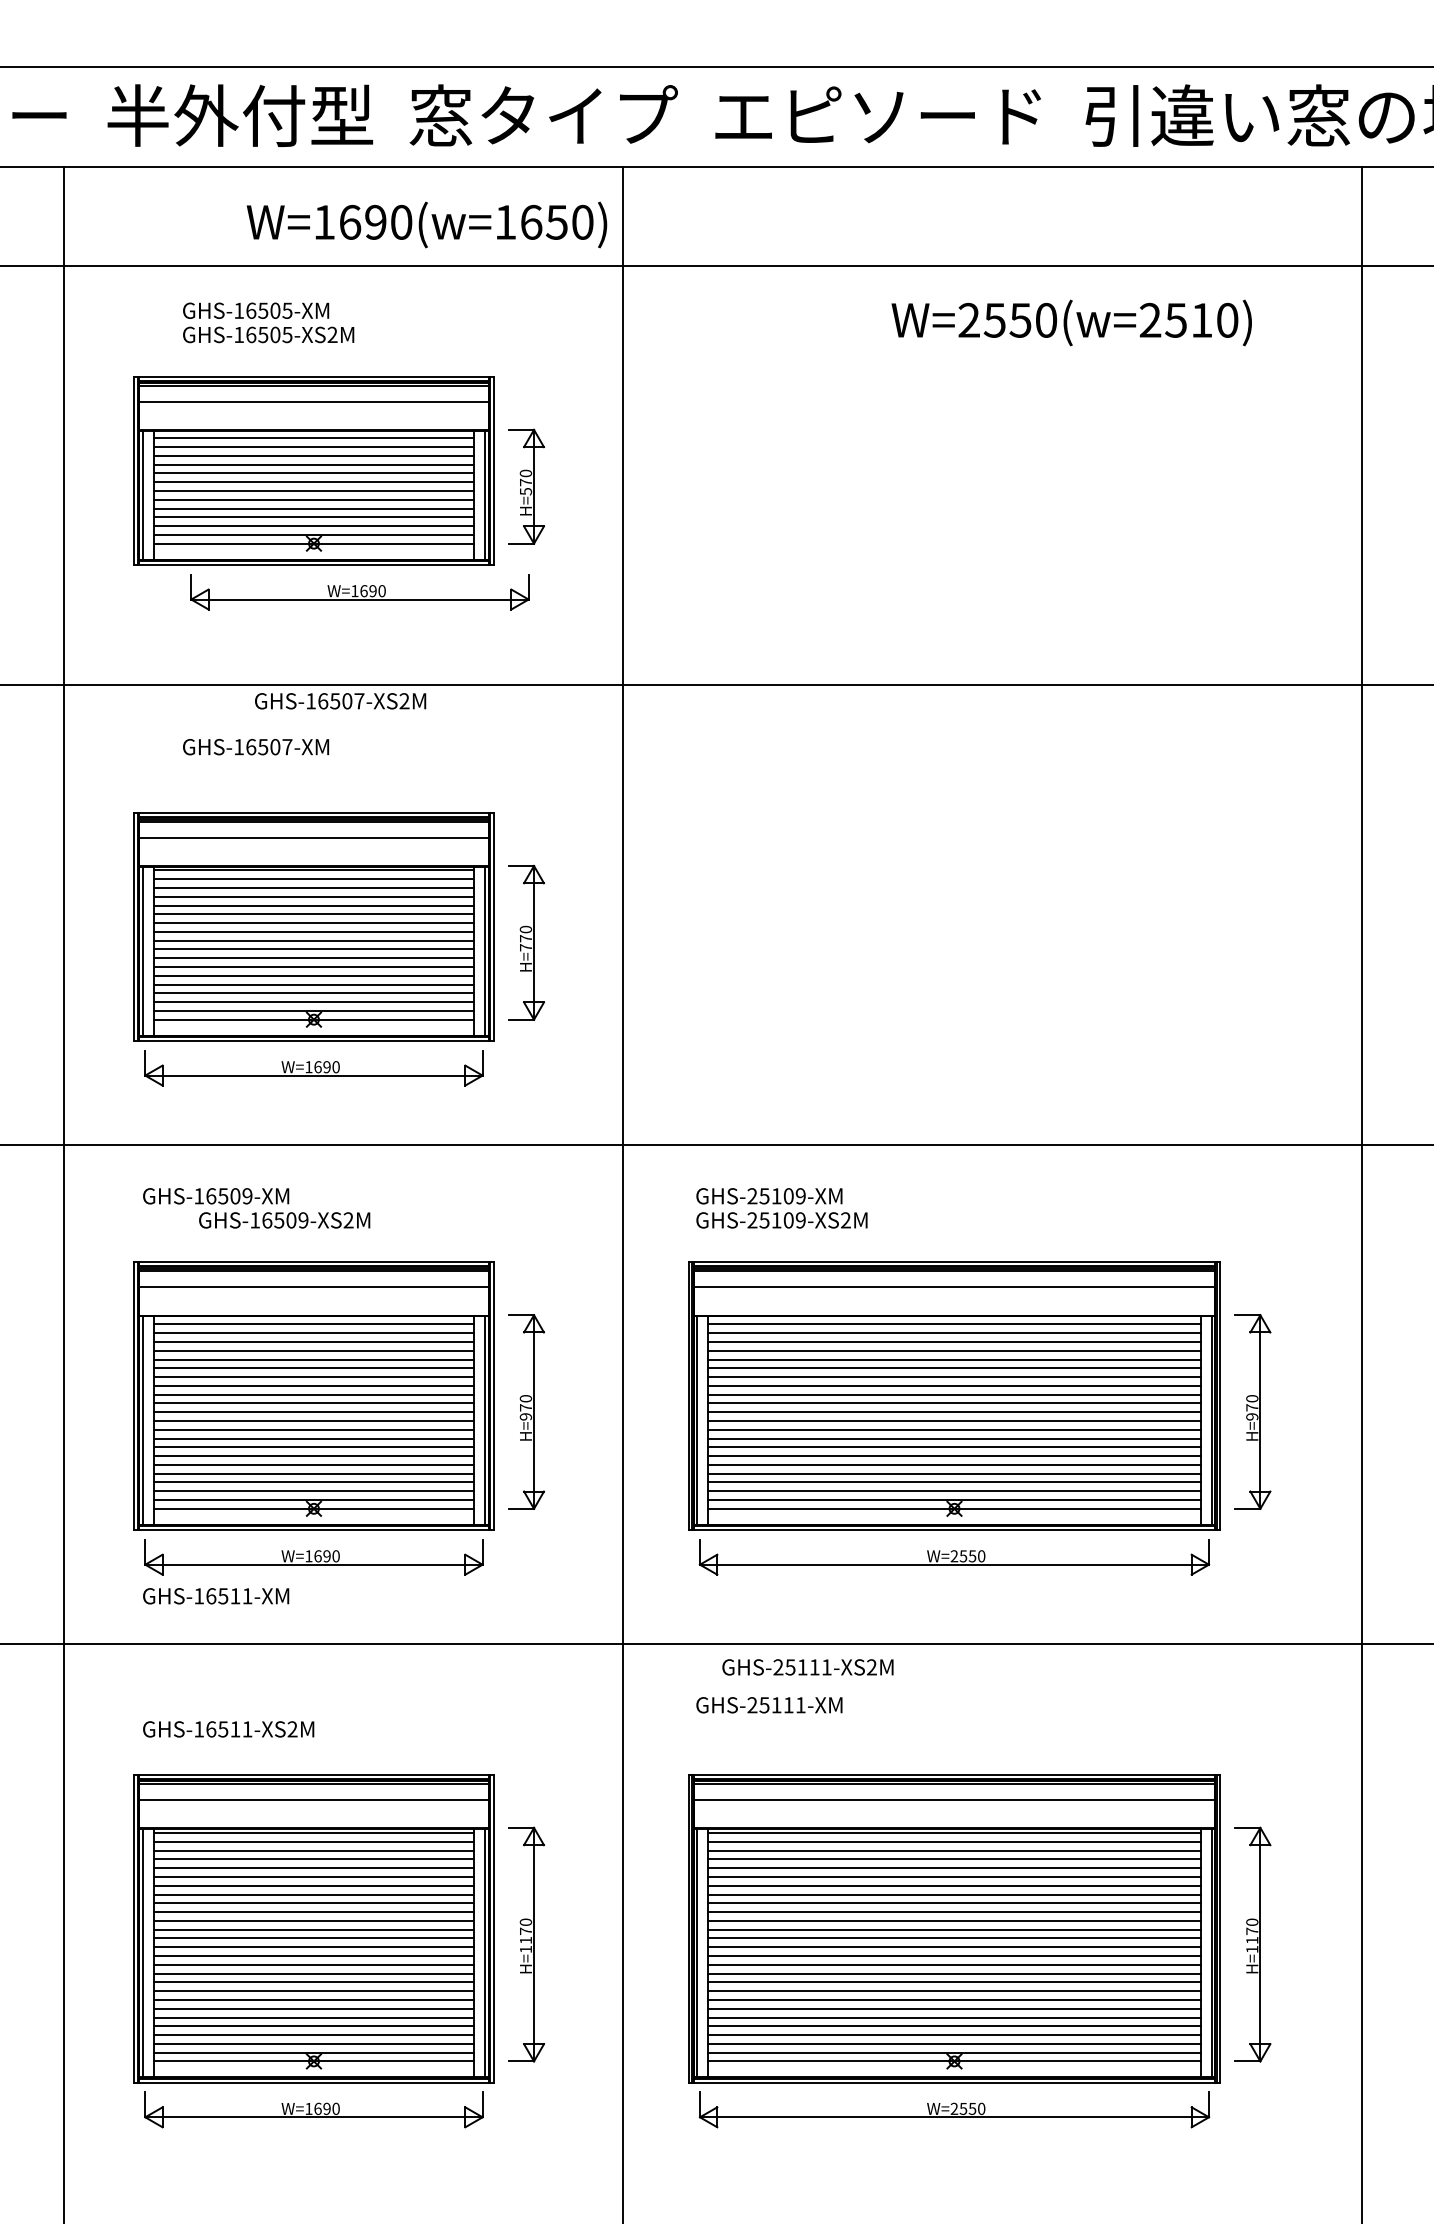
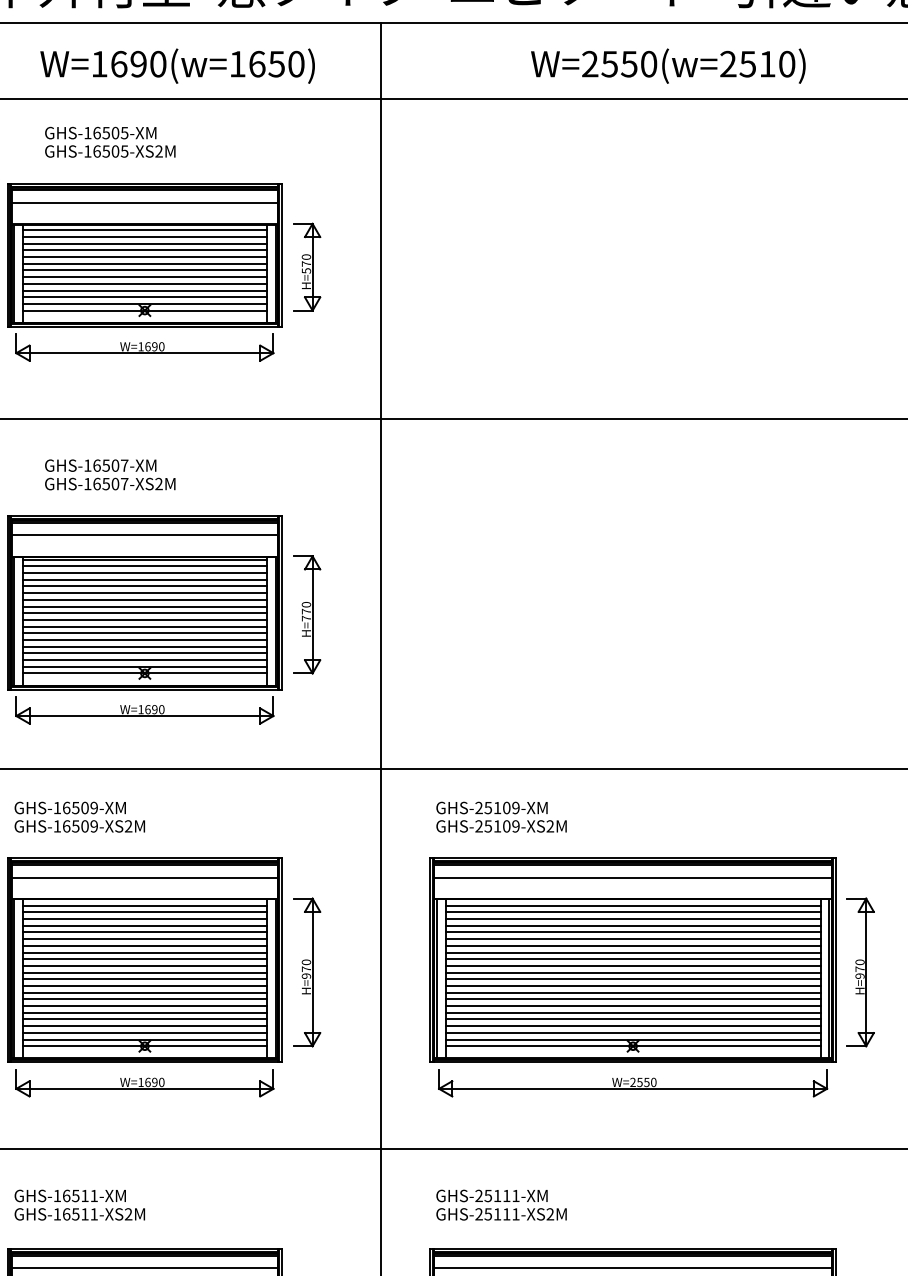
text: (426, 224) -> (177, 65), moved
text: (1071, 322) -> (668, 65), moved
part: (359, 592) -> (144, 347), moved
text: (340, 701) -> (110, 484), moved
text: (284, 1220) -> (79, 826), moved
text: (216, 1596) -> (70, 1196), moved
text: (807, 1667) -> (501, 1214), moved

